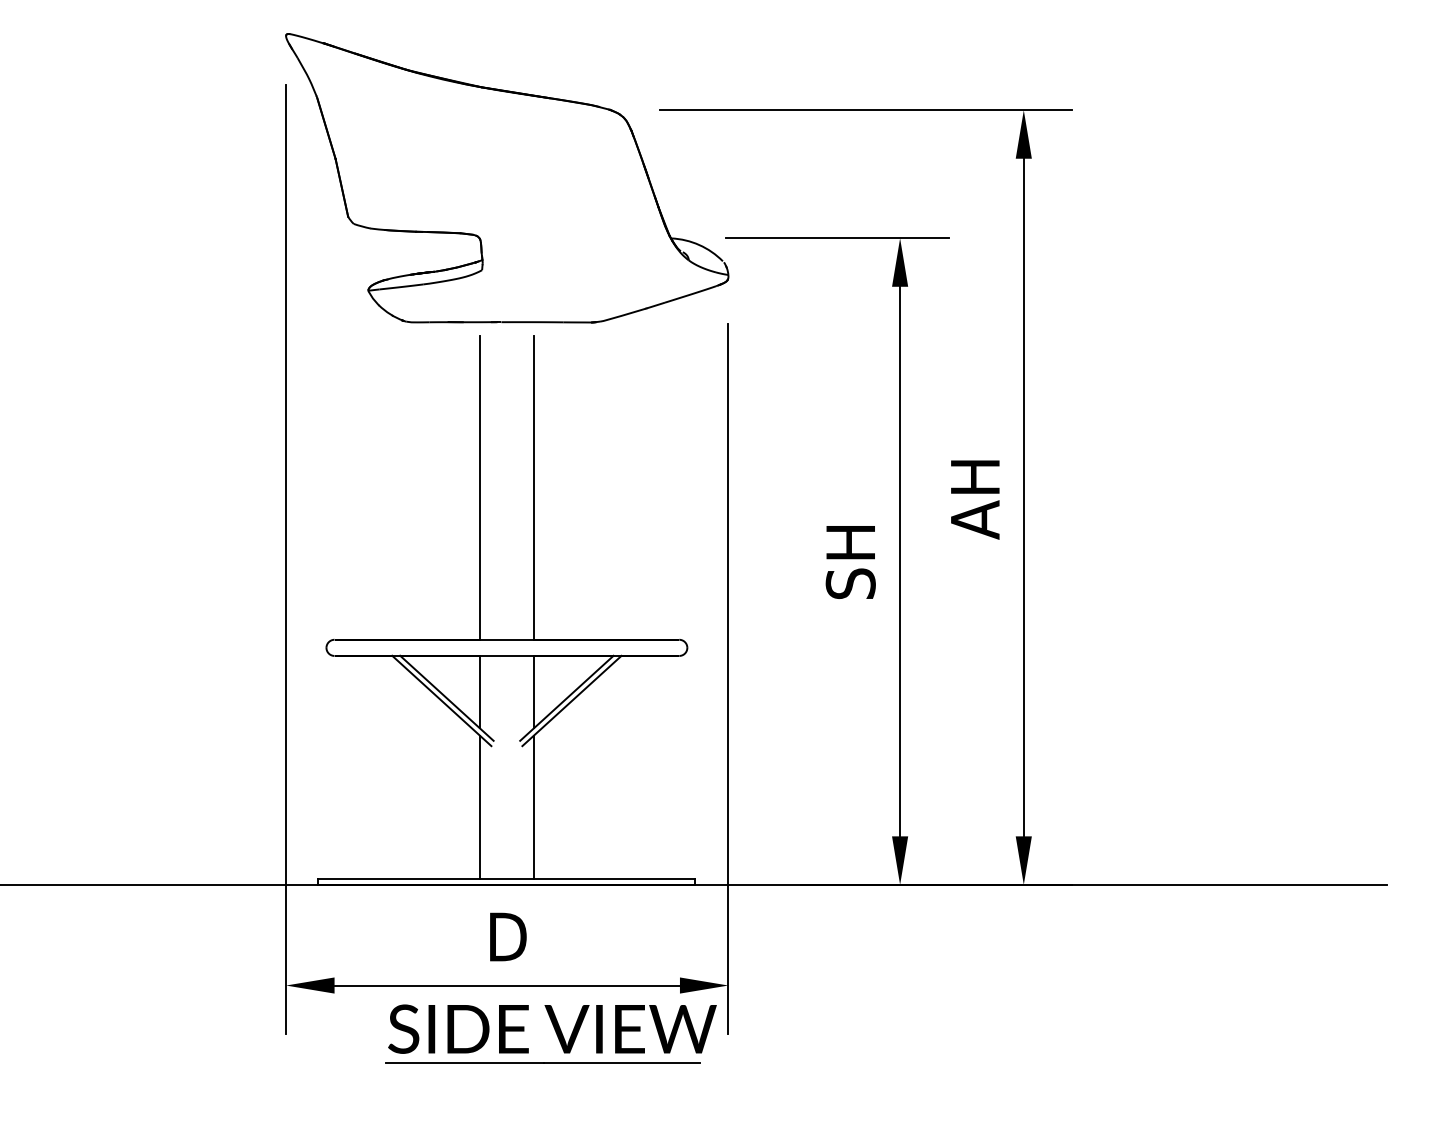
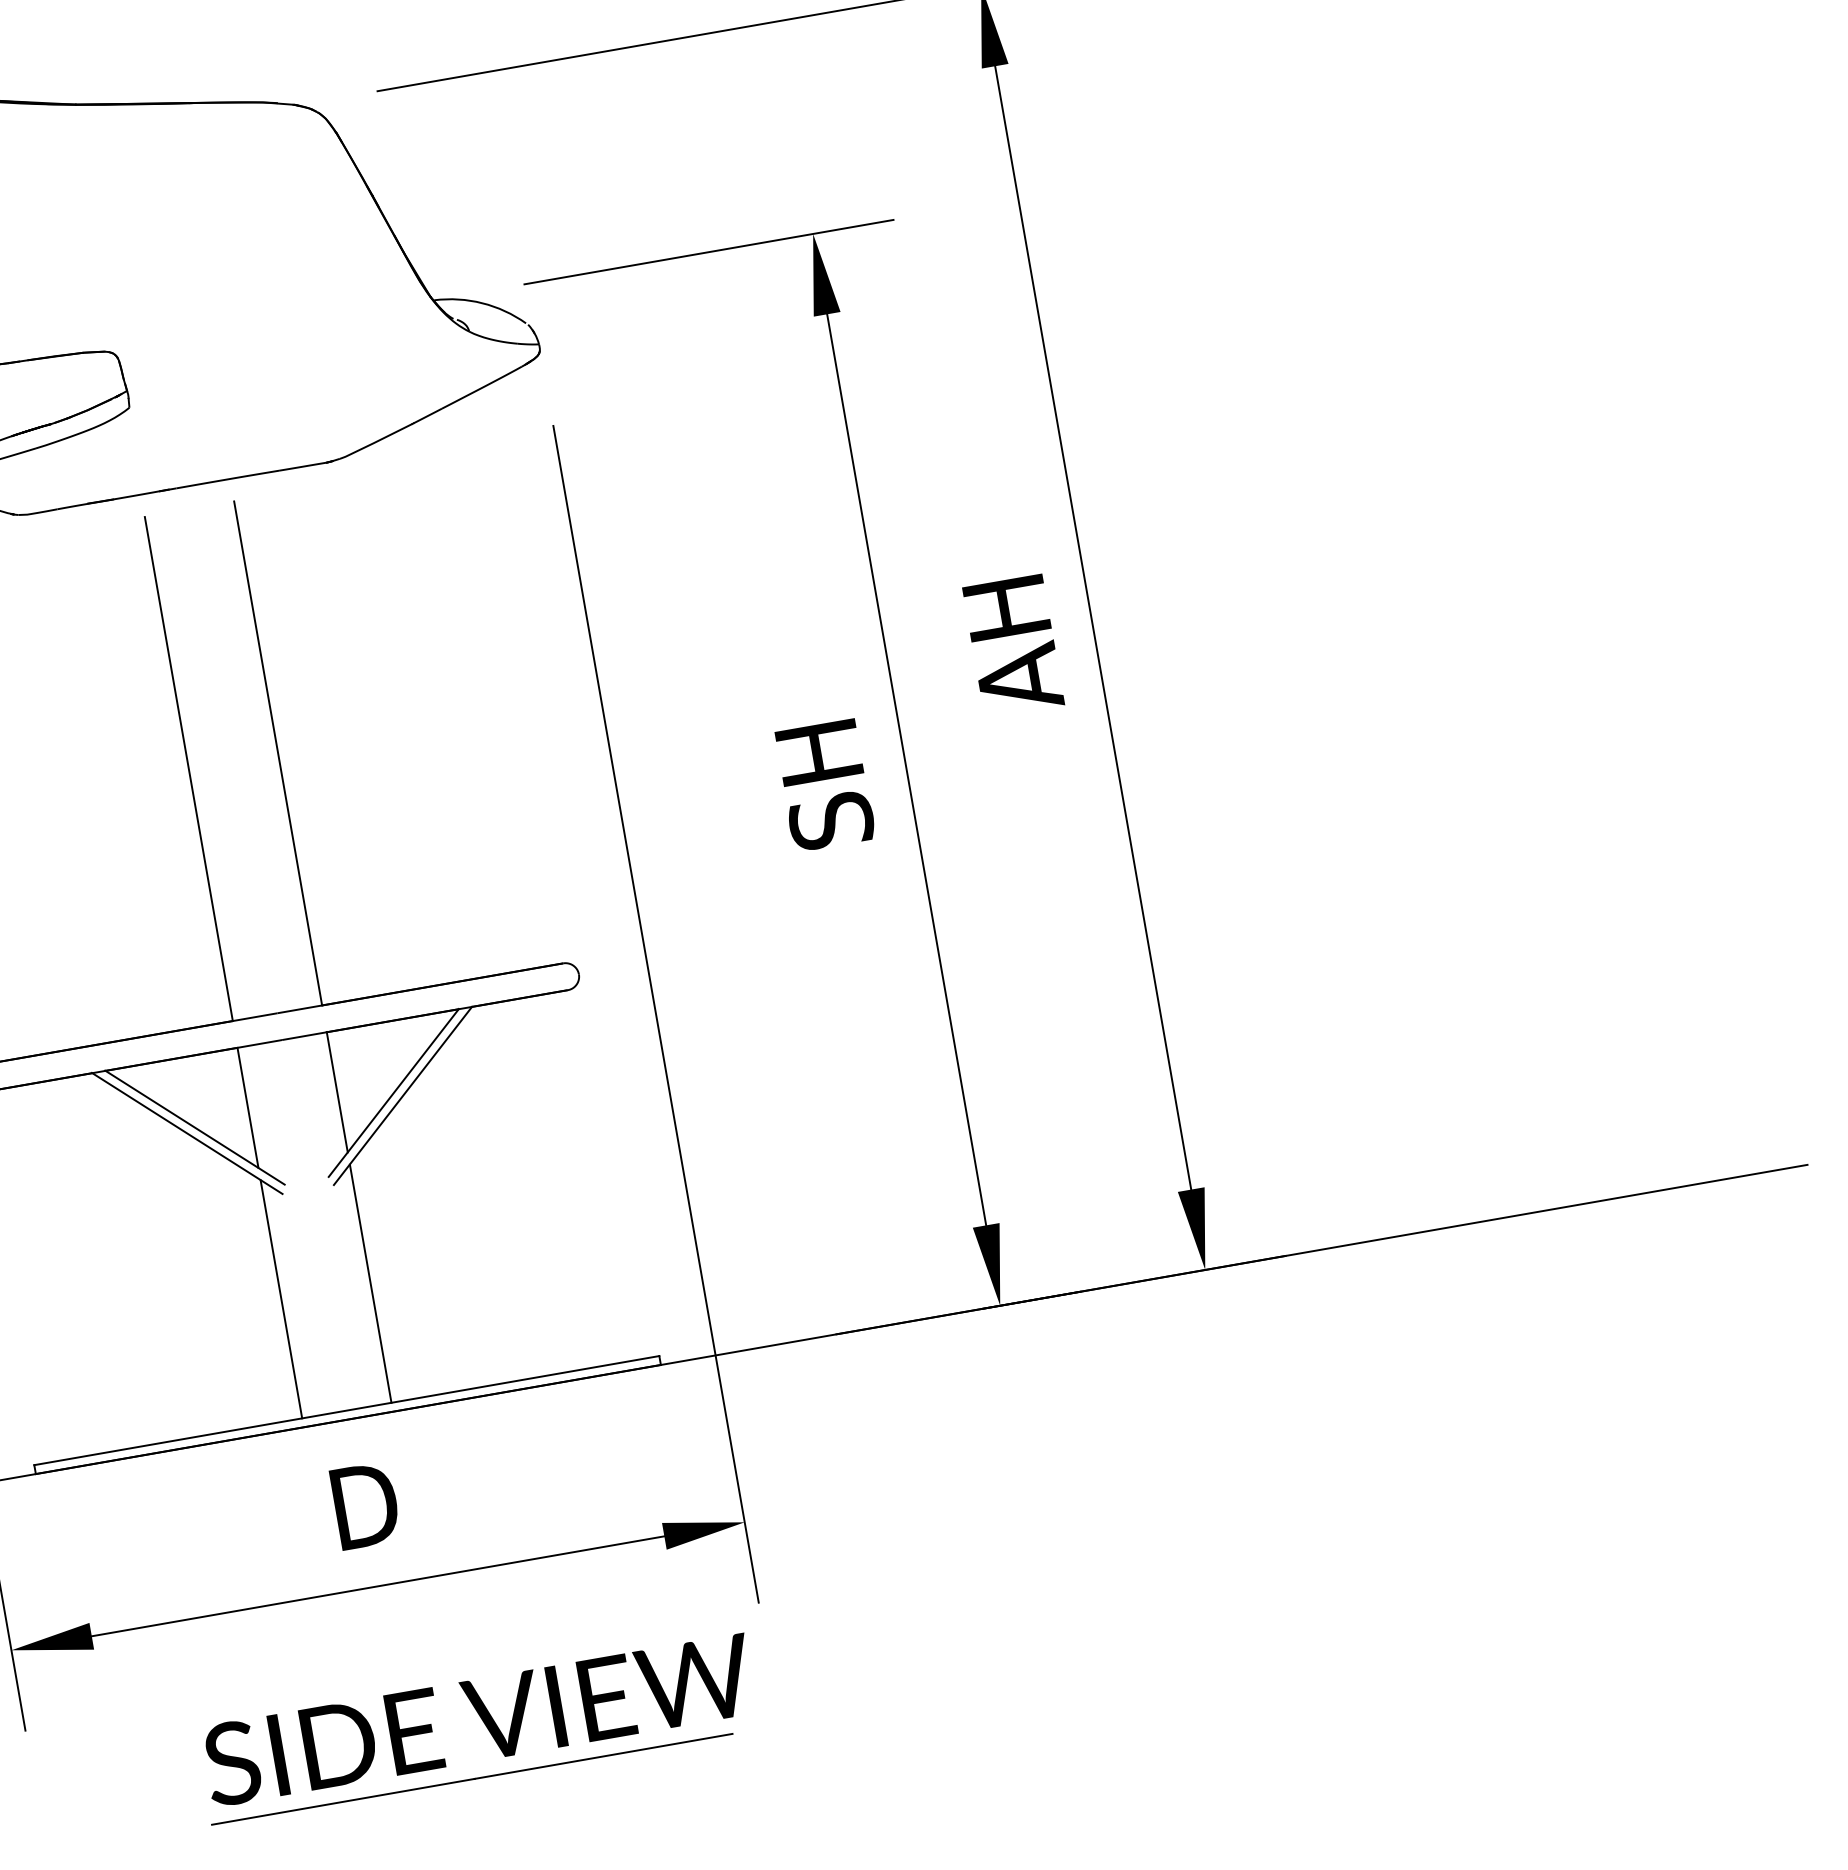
part: (550, 1033) -> (476, 1727), moved

